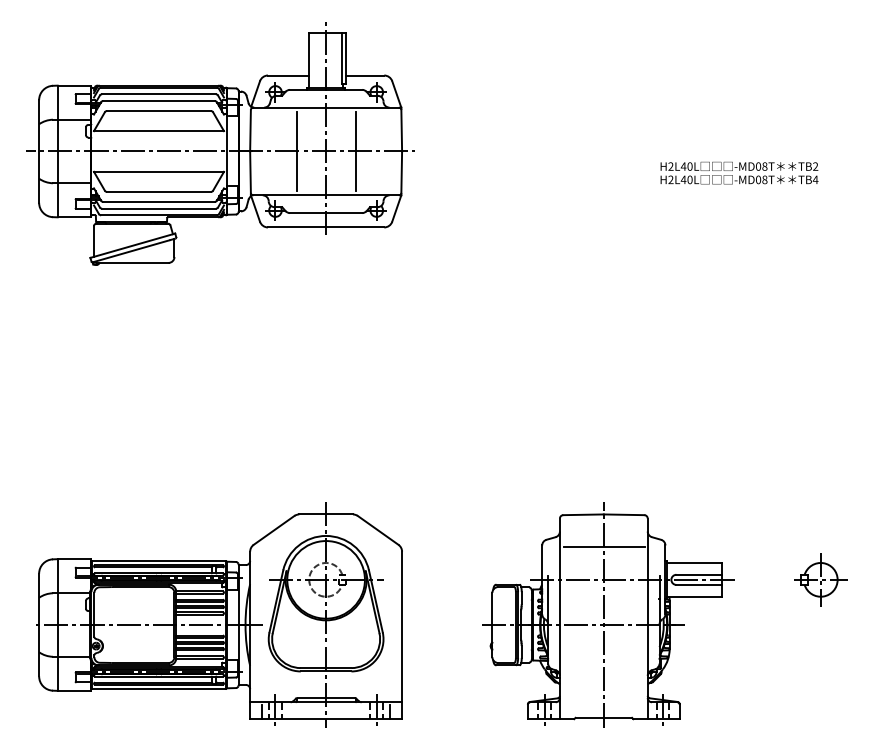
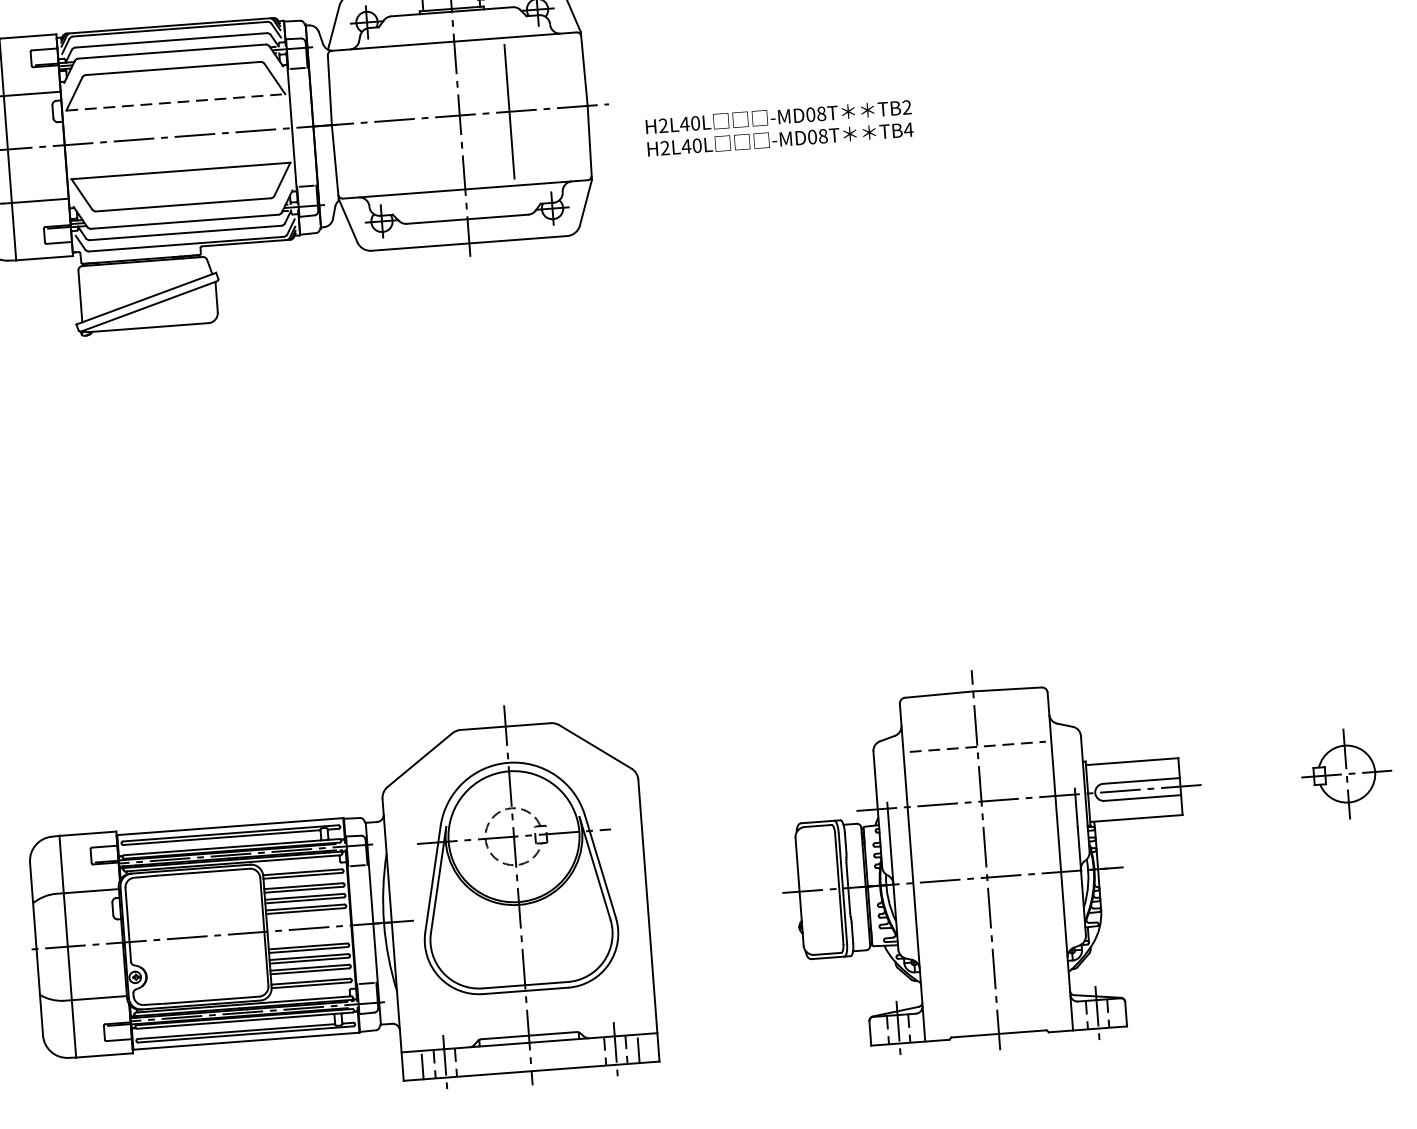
line: (159, 131) -> (176, 102), solid -> dashed
line: (296, 151) -> (409, 119), removed
text: (739, 172) -> (779, 127), moved
line: (604, 547) -> (978, 746), solid -> dashed

